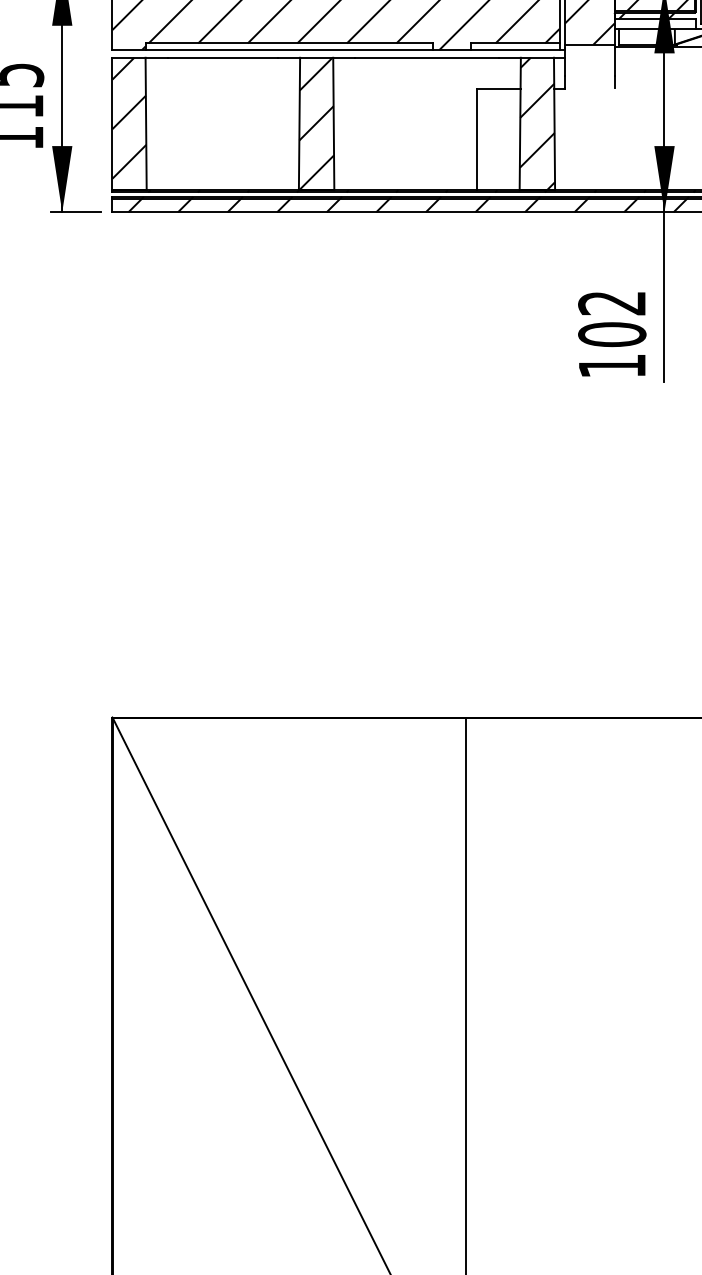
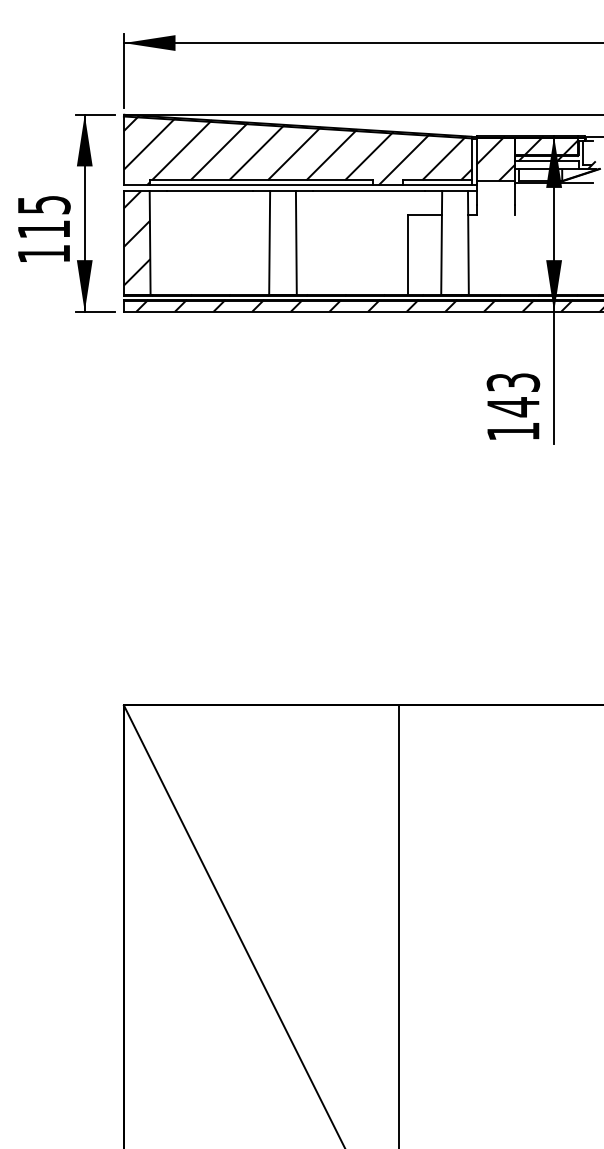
hatch: (315, 123) -> (282, 242), removed
hatch: (536, 123) -> (454, 242), removed
text: (612, 319) -> (513, 395), 102 -> 143

